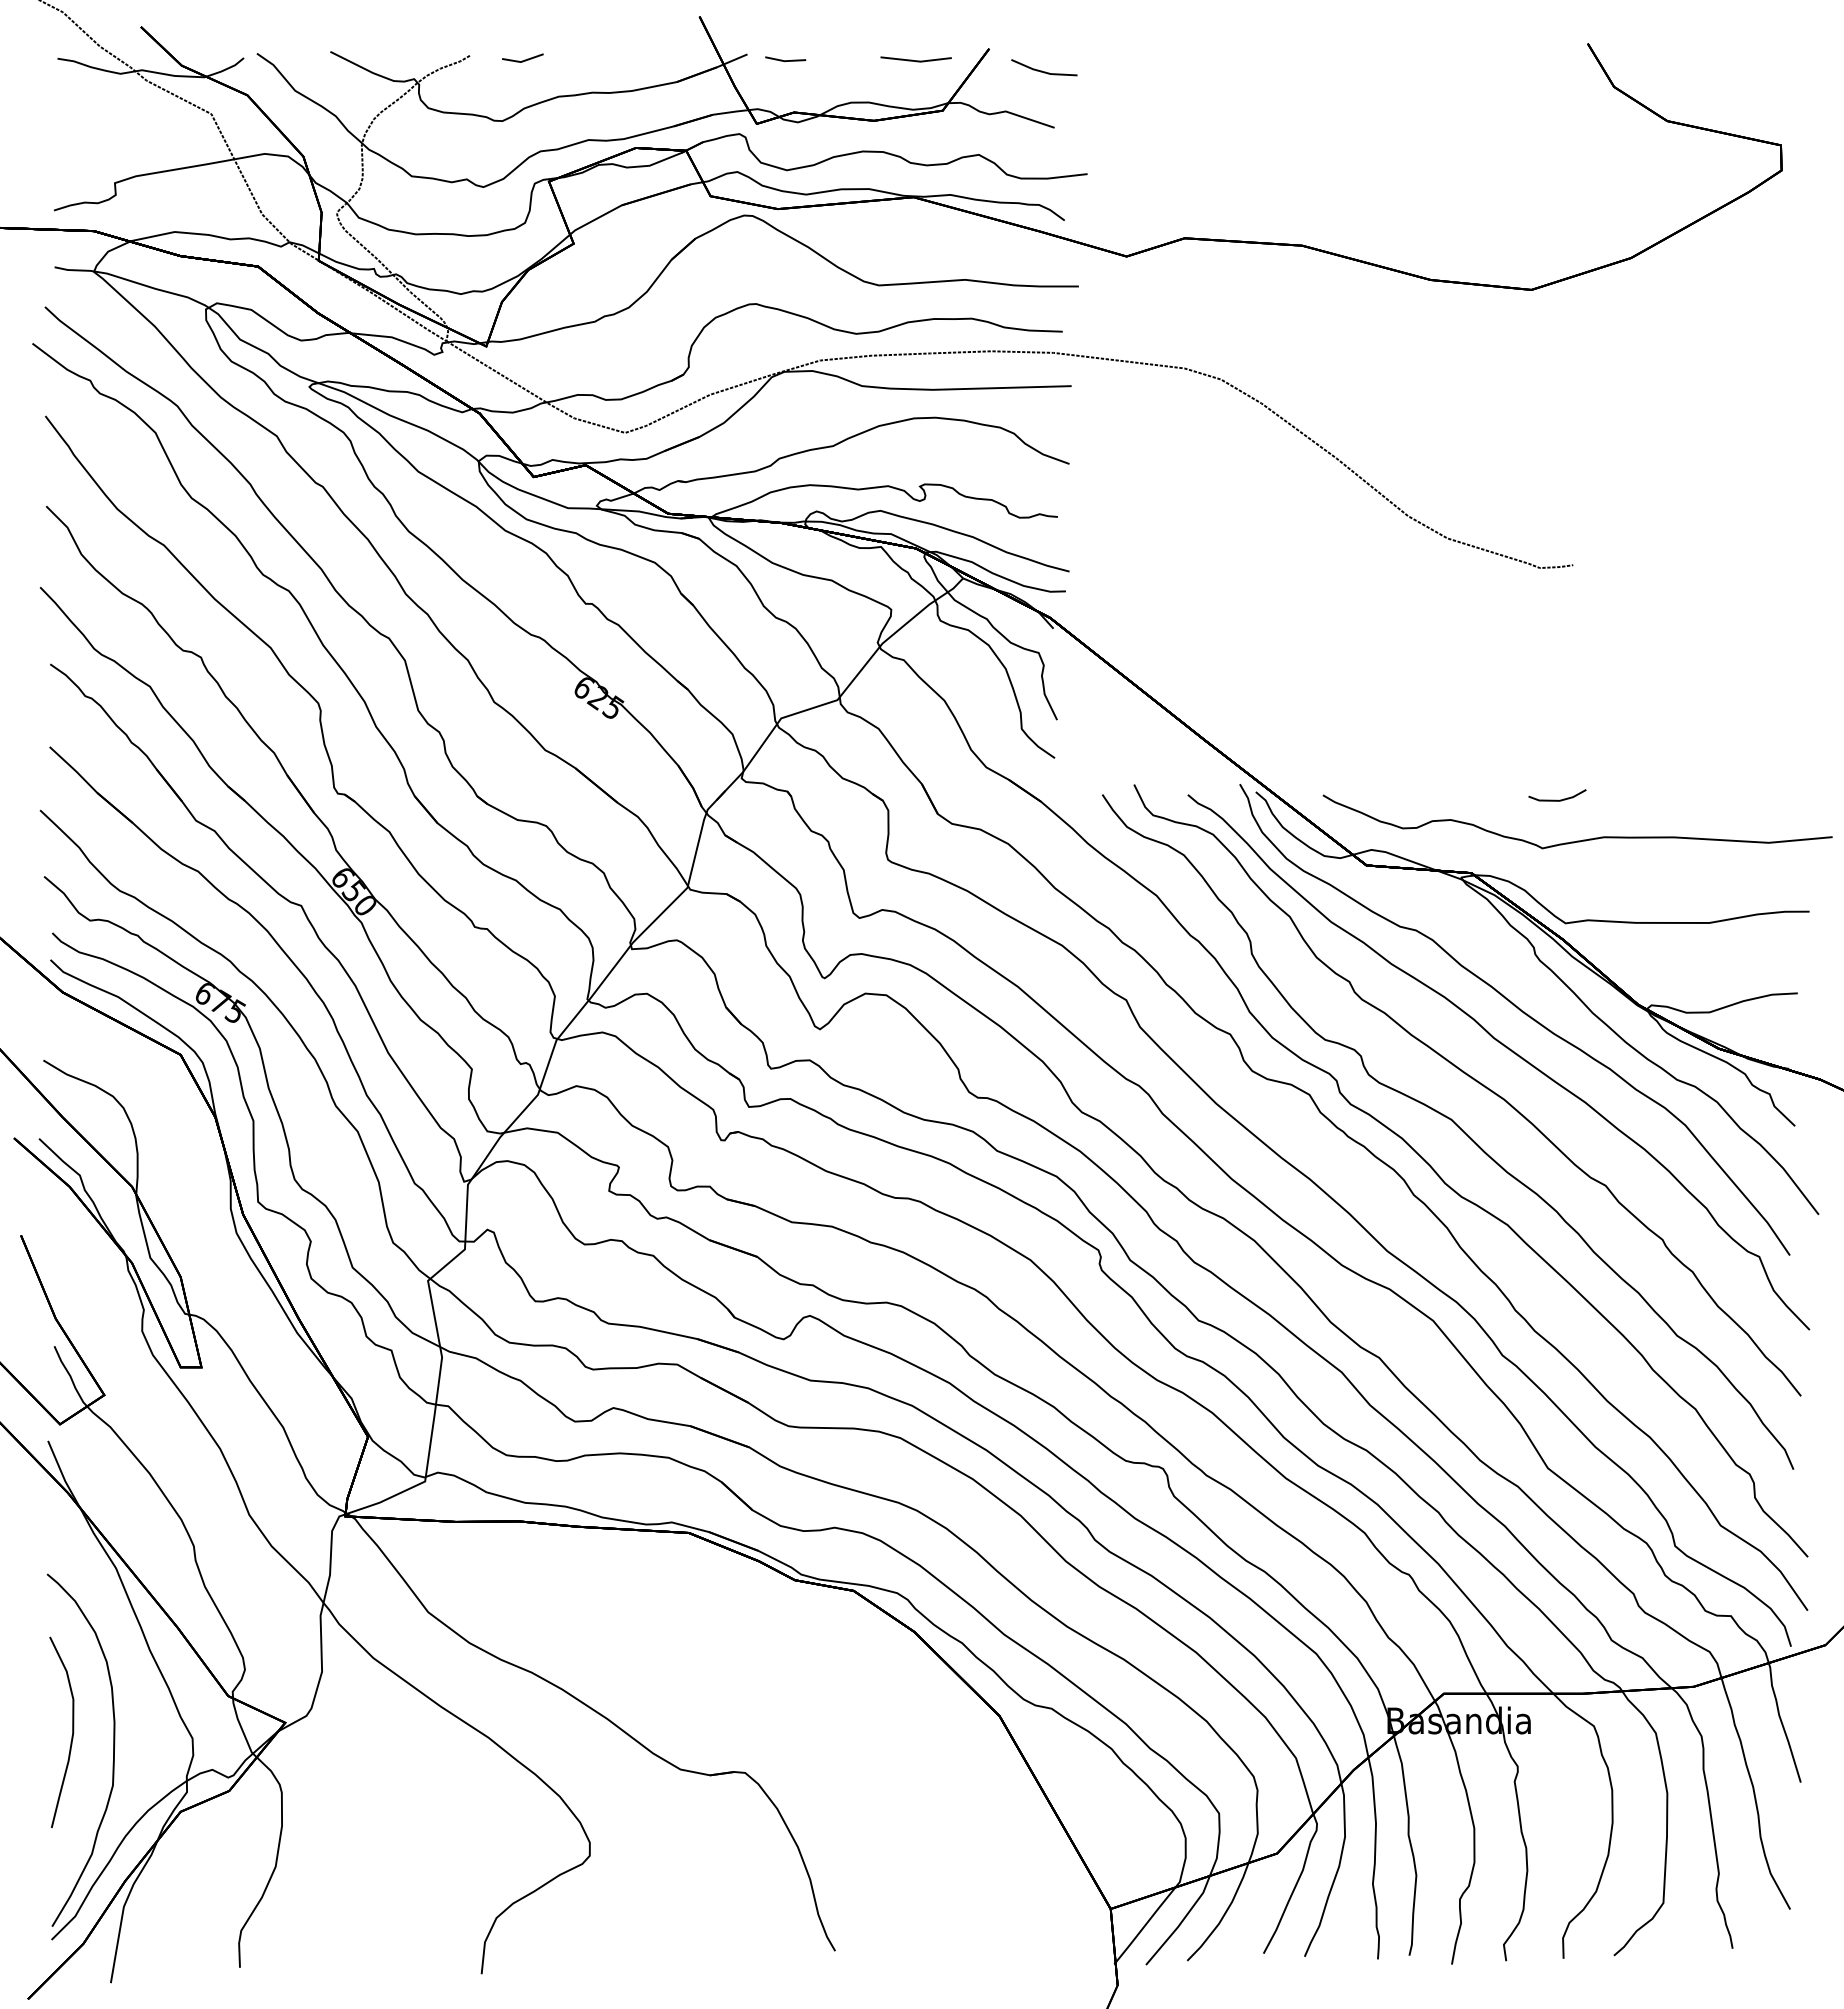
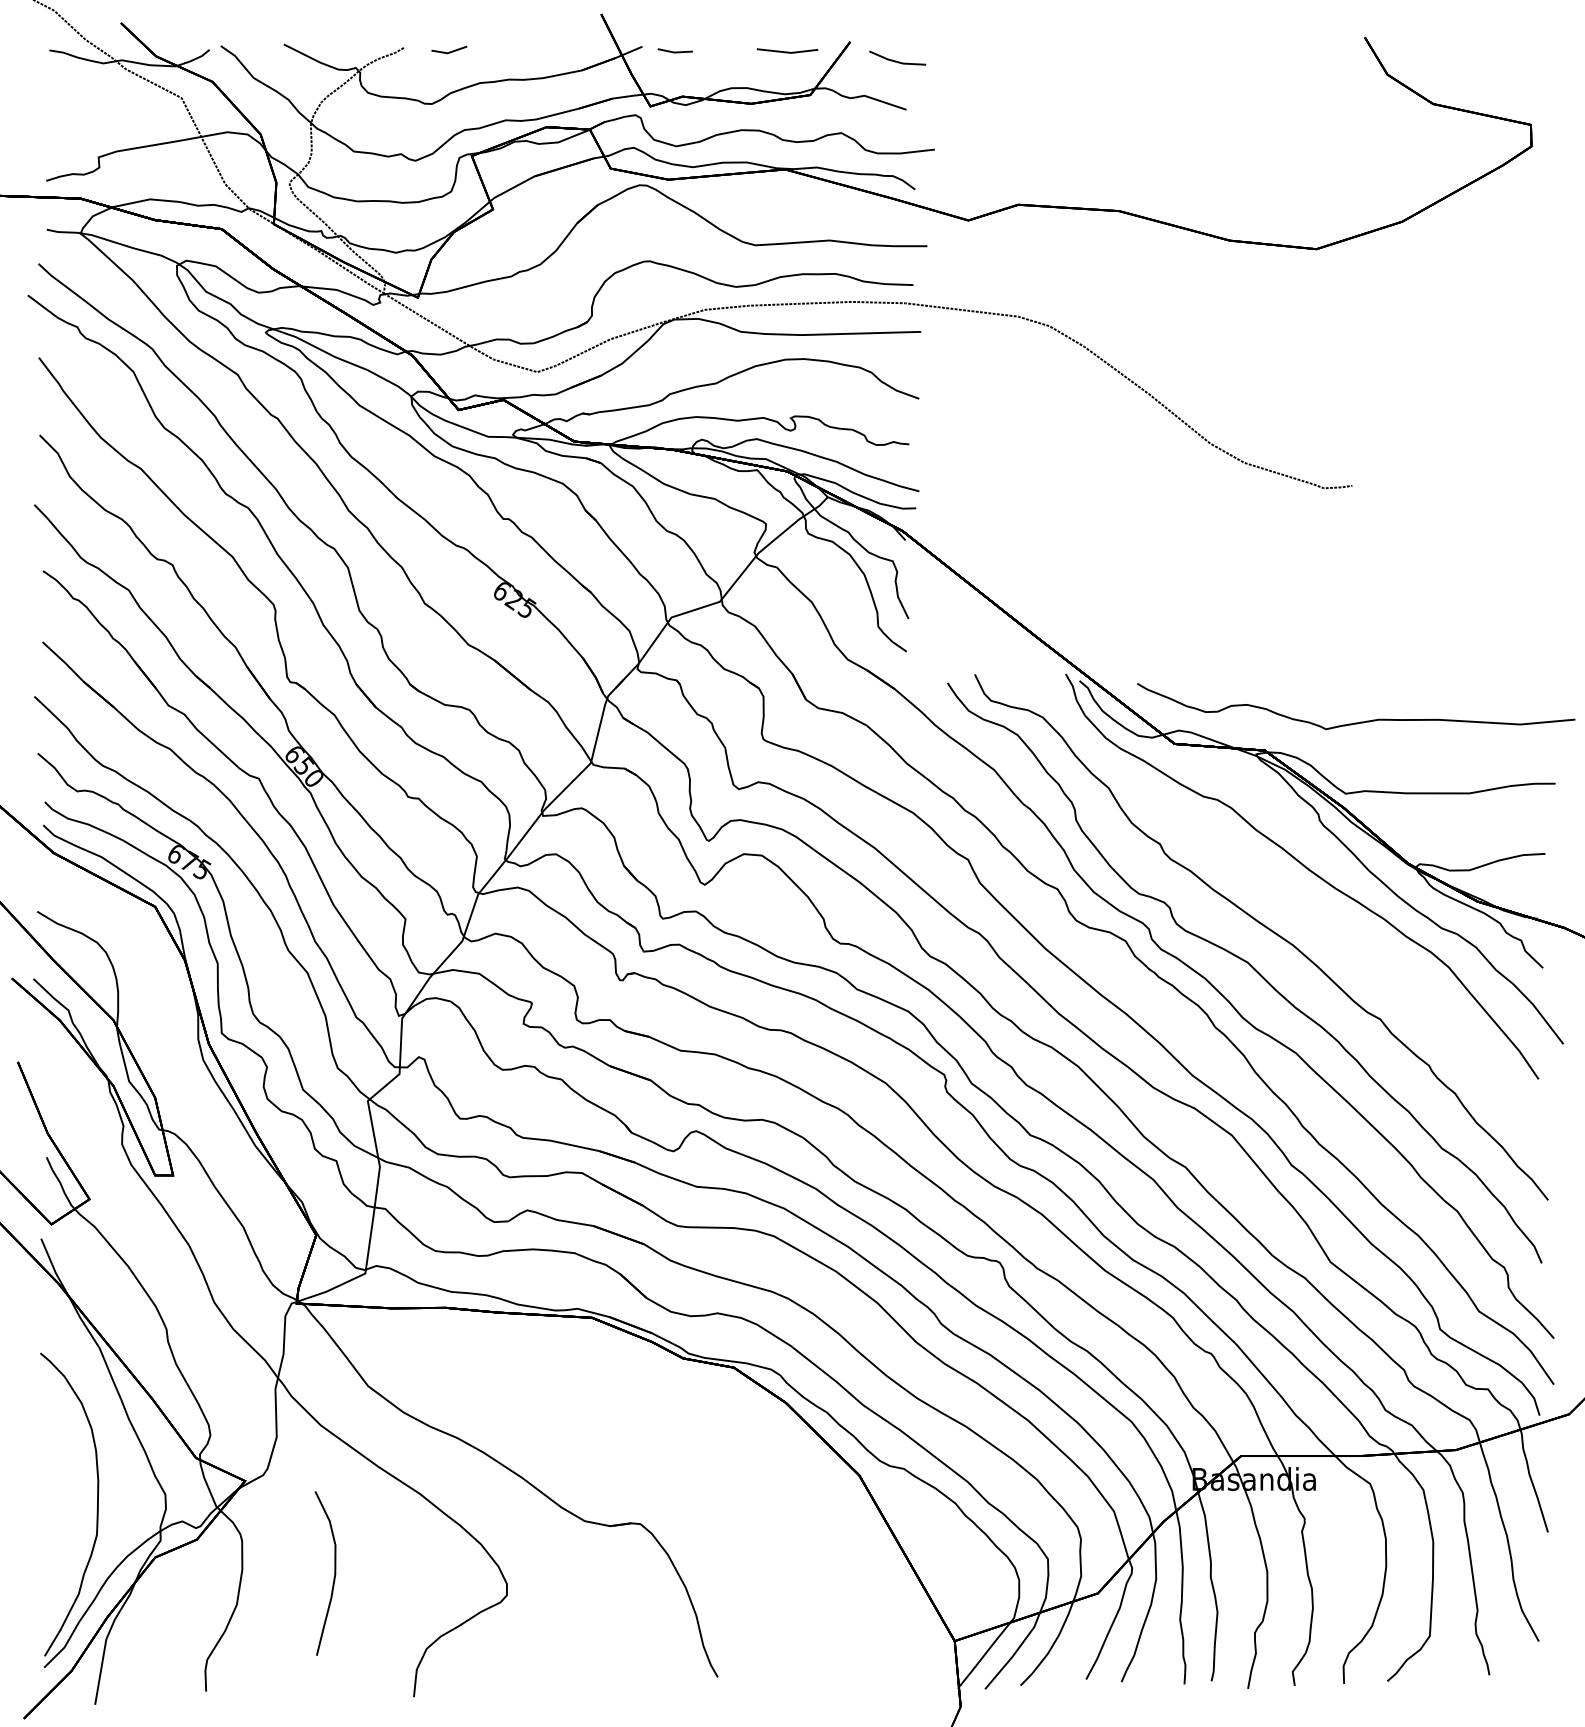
part: (1506, 1048) -> (1294, 901), removed
part: (71, 1735) -> (333, 1576), moved

